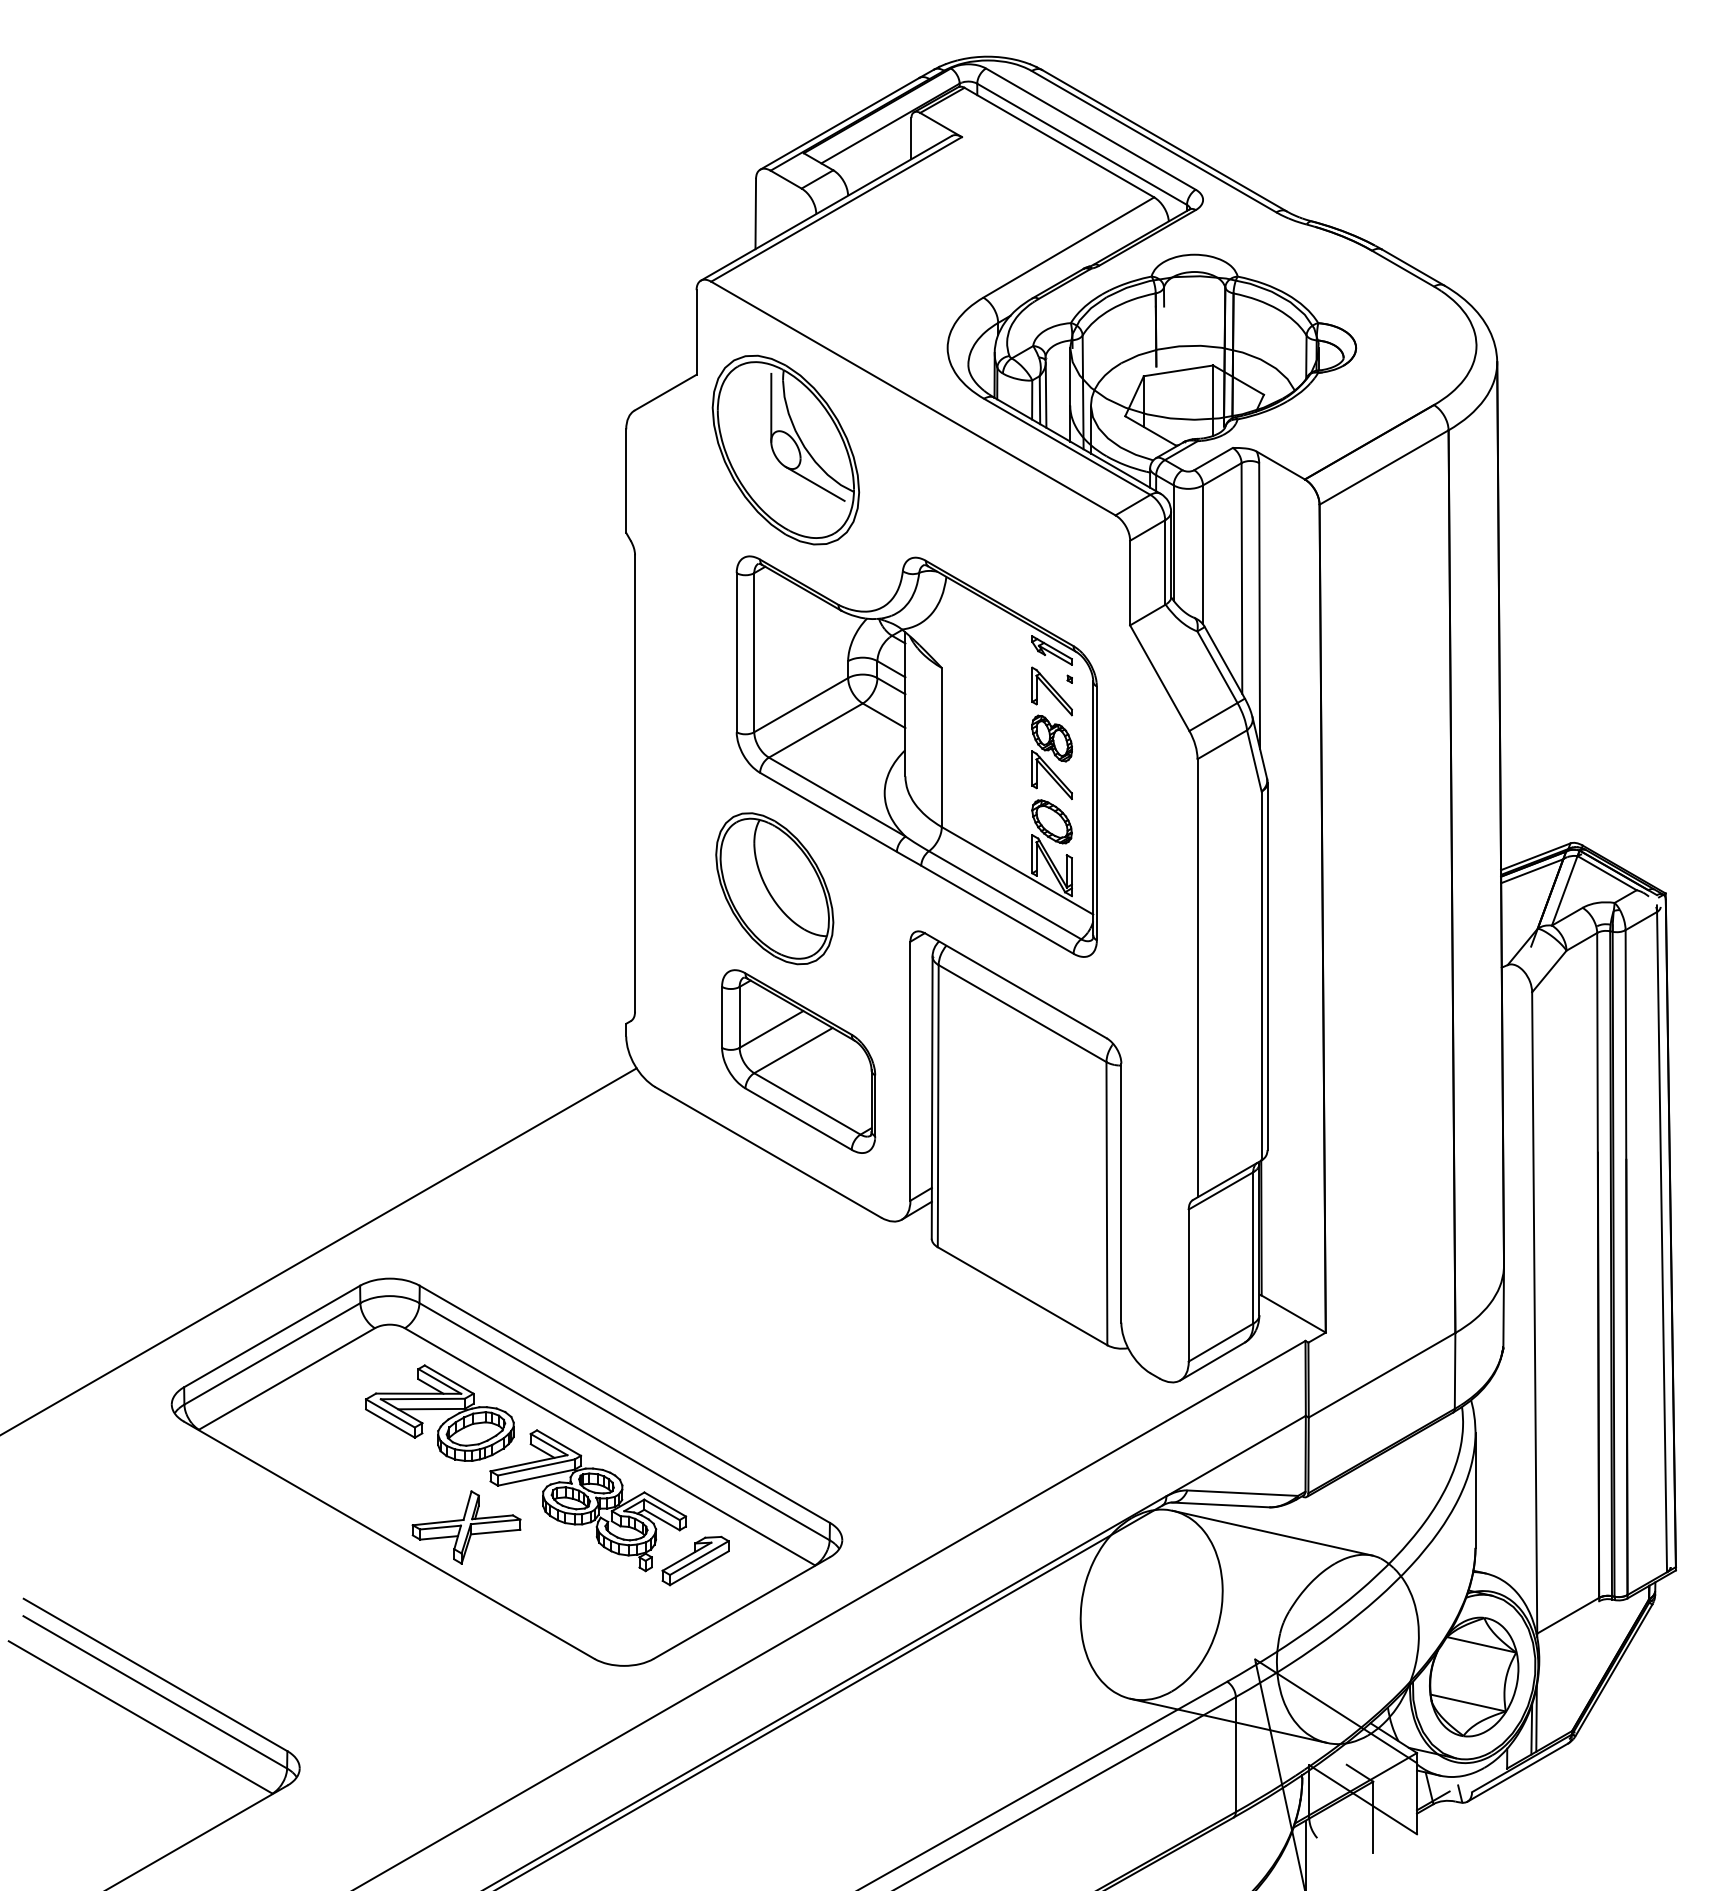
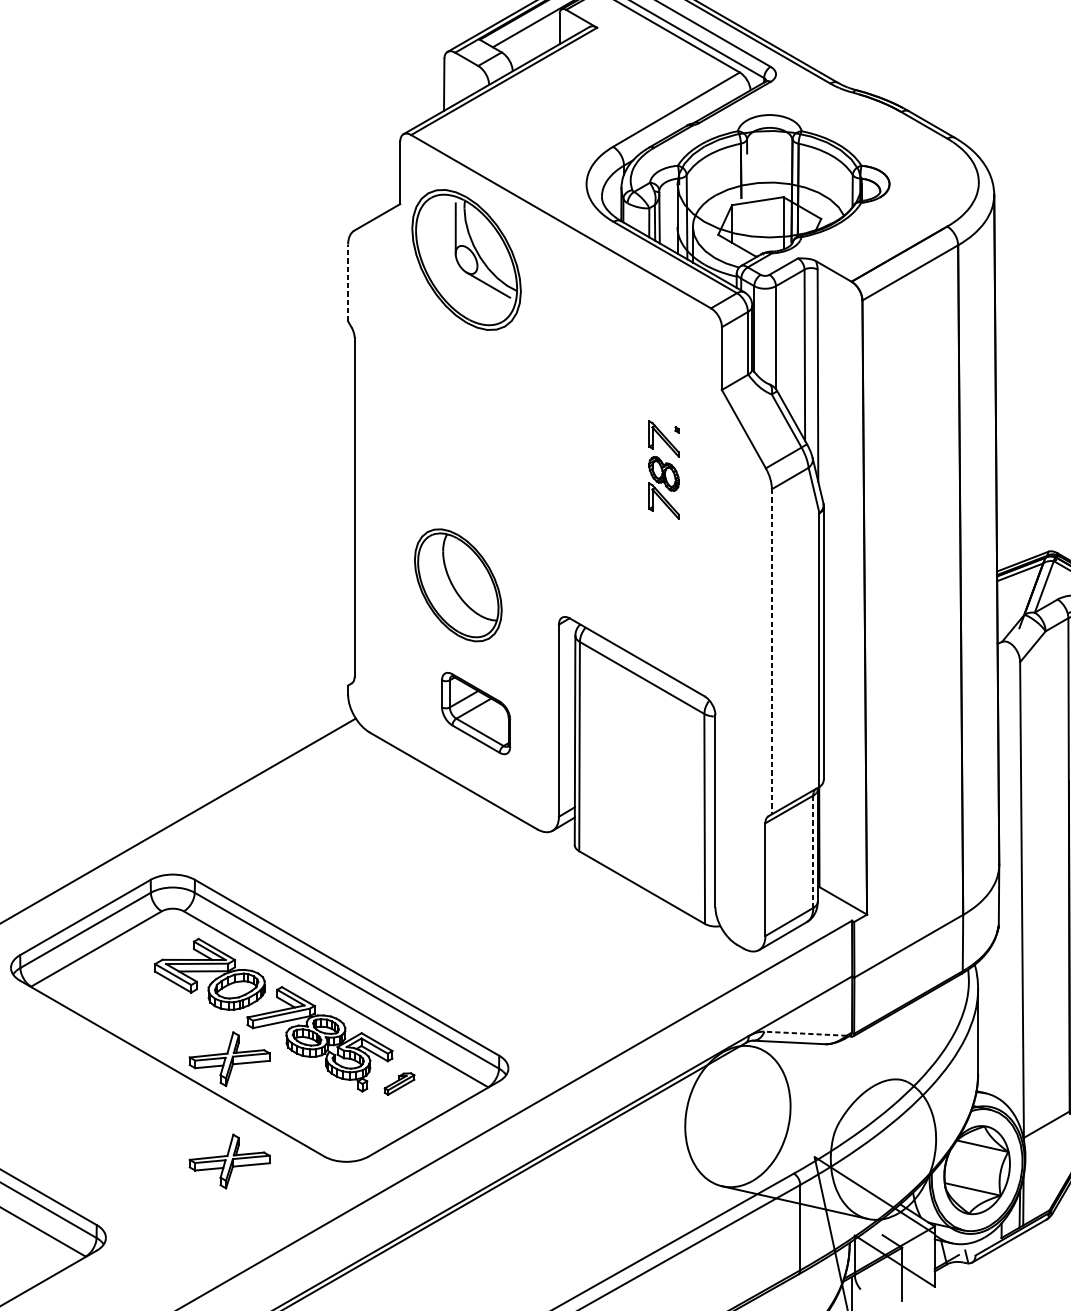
line: (626, 481) -> (348, 283), solid -> dashed
part: (916, 756) -> (563, 487), removed
line: (1197, 978) -> (771, 651), solid -> dashed
part: (798, 1061) -> (475, 713), size x0.6
line: (1253, 1248) -> (813, 852), solid -> dashed
line: (1242, 1493) -> (805, 1033), solid -> dashed
line: (1272, 1532) -> (827, 1062), removed
part: (695, 1560) -> (399, 1083), size x0.6
part: (466, 1665) -> (229, 1161), added

